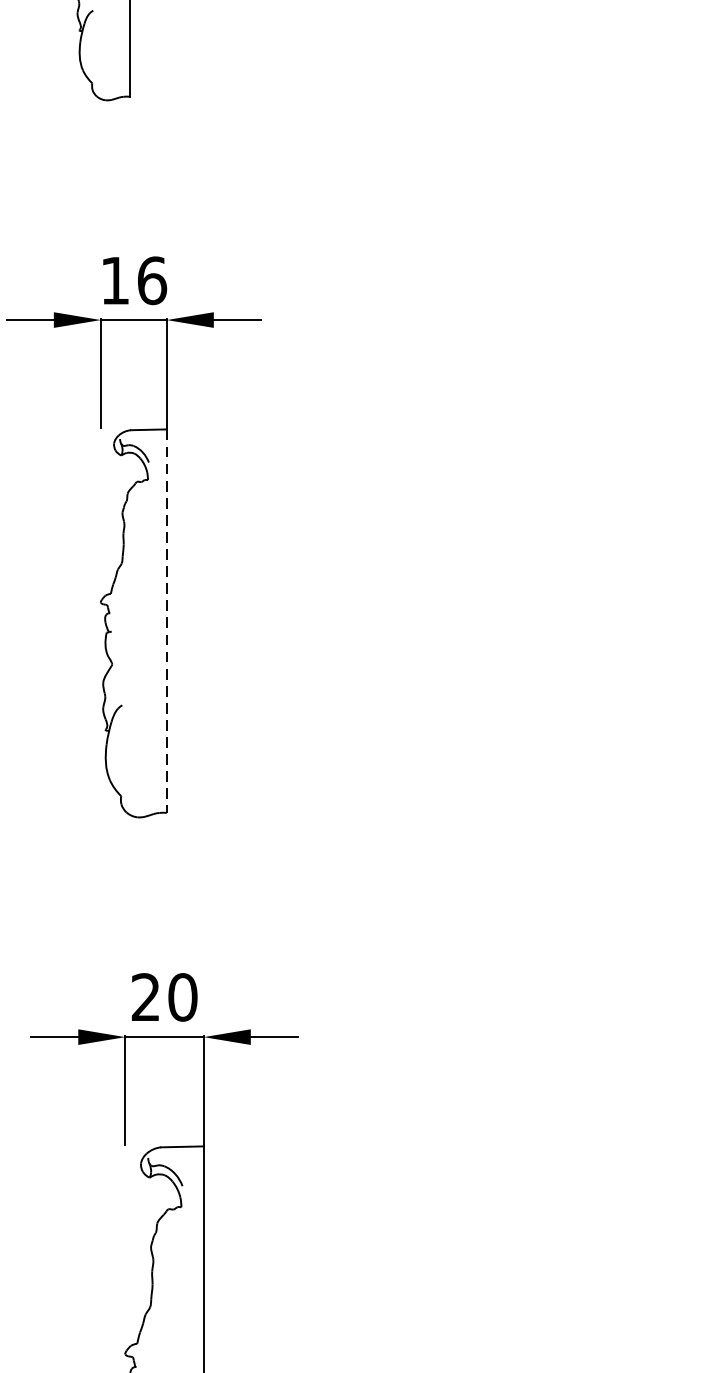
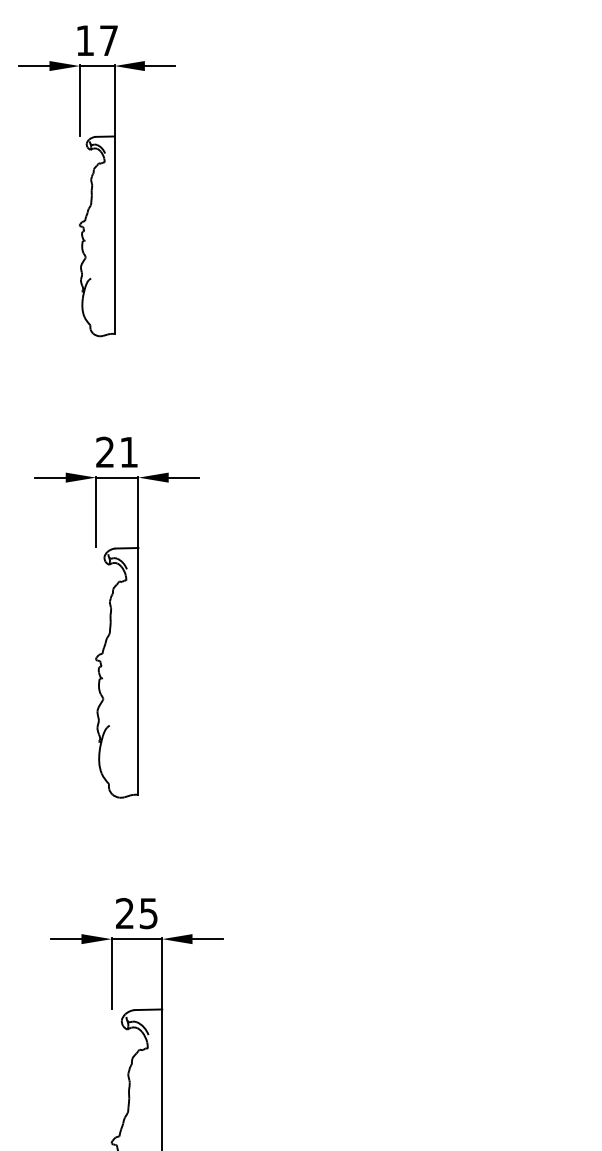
text: (134, 279) -> (117, 451), 16 -> 21
line: (166, 621) -> (138, 671), dashed -> solid
text: (182, 997) -> (148, 913), 20 -> 25

